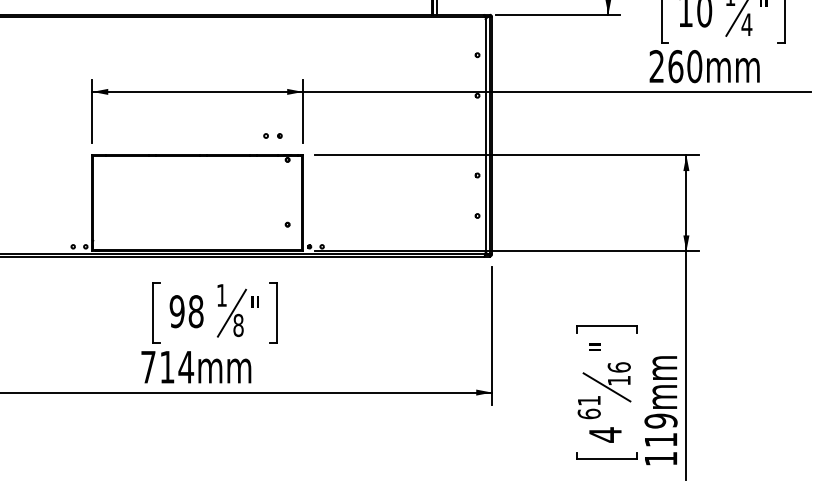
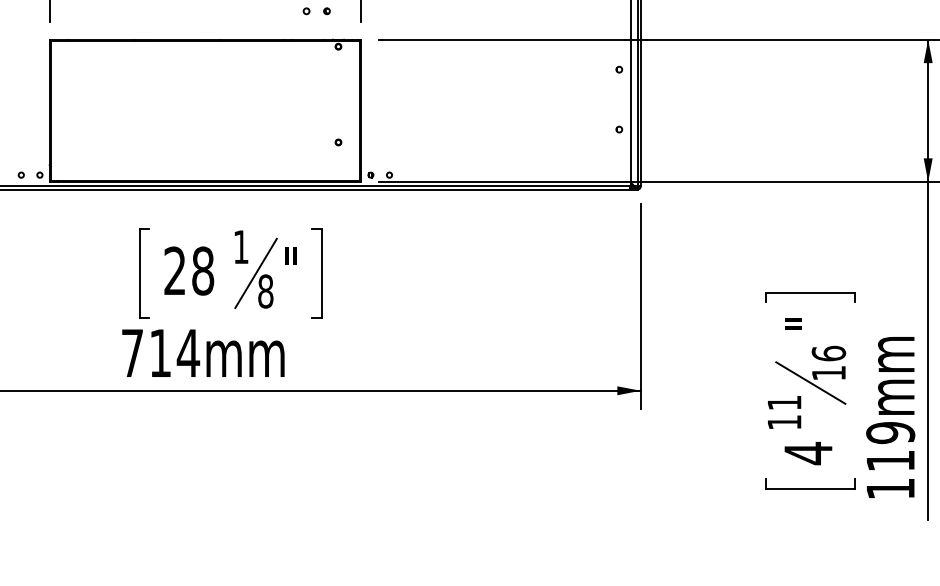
text: (176, 311) -> (174, 270), 98 -> 28
text: (588, 413) -> (783, 421), 61 -> 11

